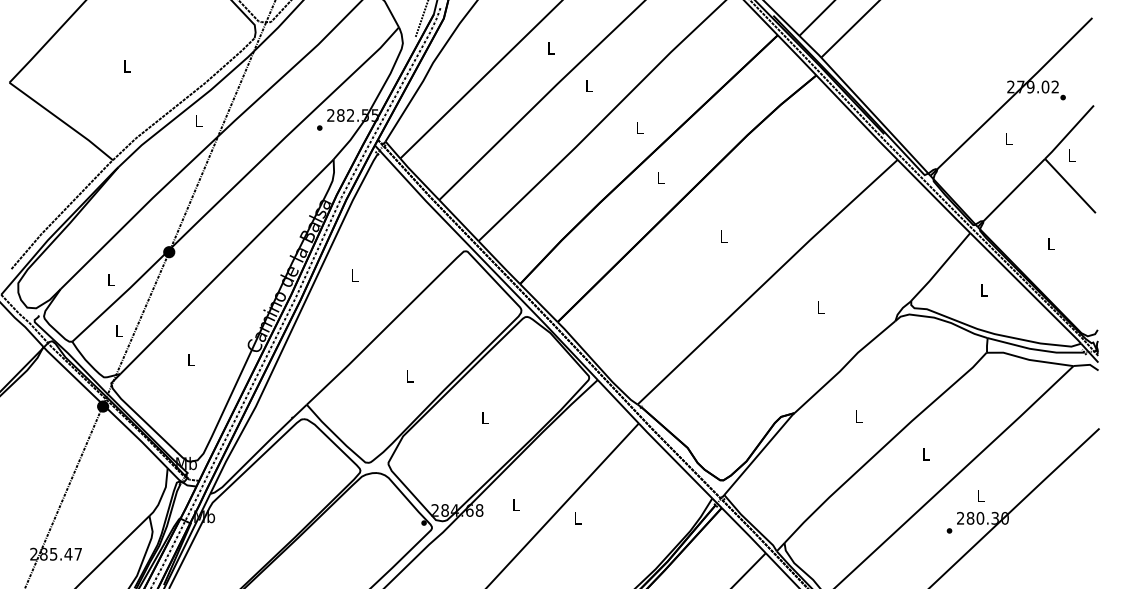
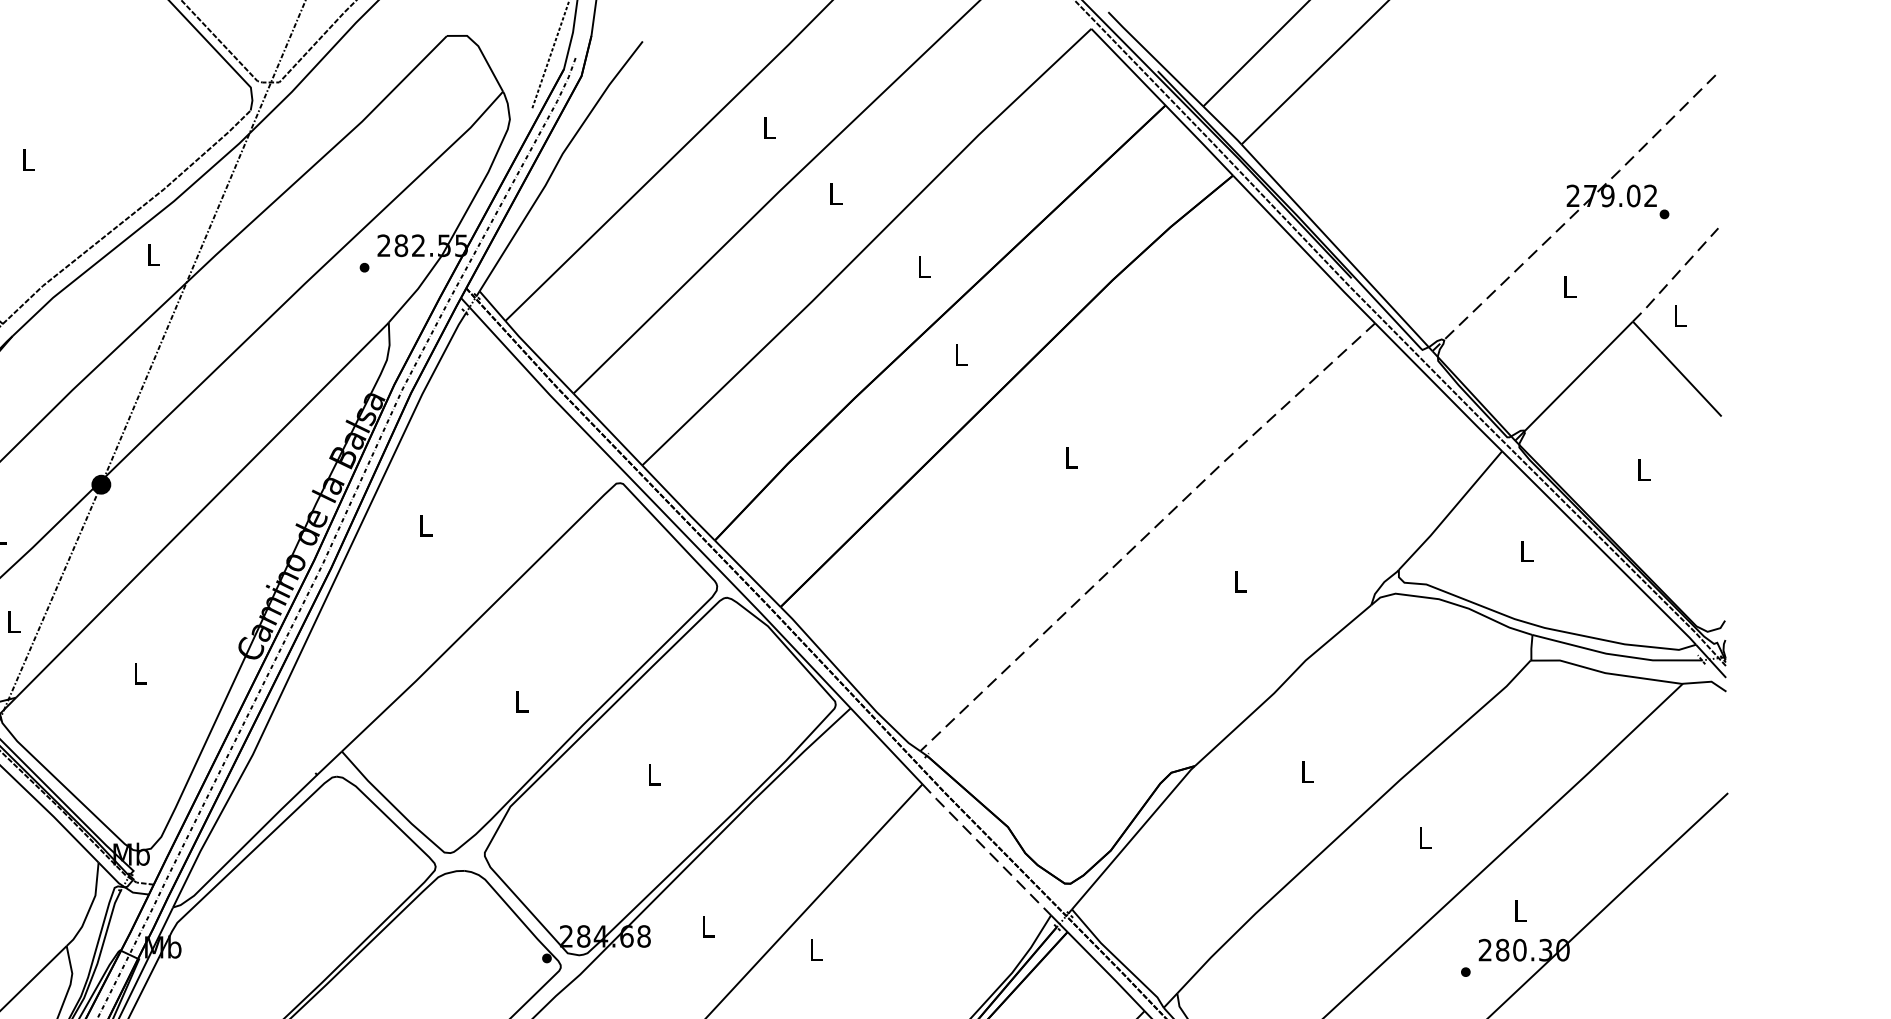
line: (1012, 96) -> (1575, 212), solid -> dashed
line: (1069, 132) -> (1675, 275), solid -> dashed
line: (767, 281) -> (1147, 535), solid -> dashed
line: (675, 460) -> (986, 849), solid -> dashed

